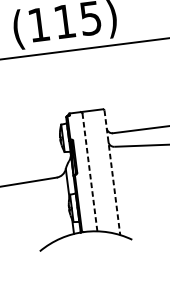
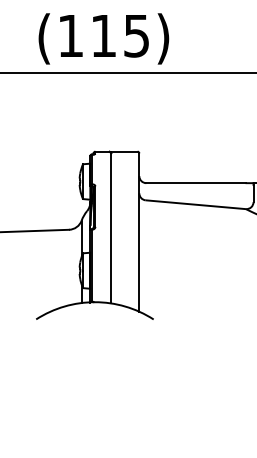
line: (89, 171) -> (111, 227), dashed -> solid
line: (112, 173) -> (139, 233), dashed -> solid

